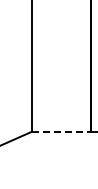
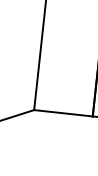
line: (62, 131) -> (64, 113), dashed -> solid

